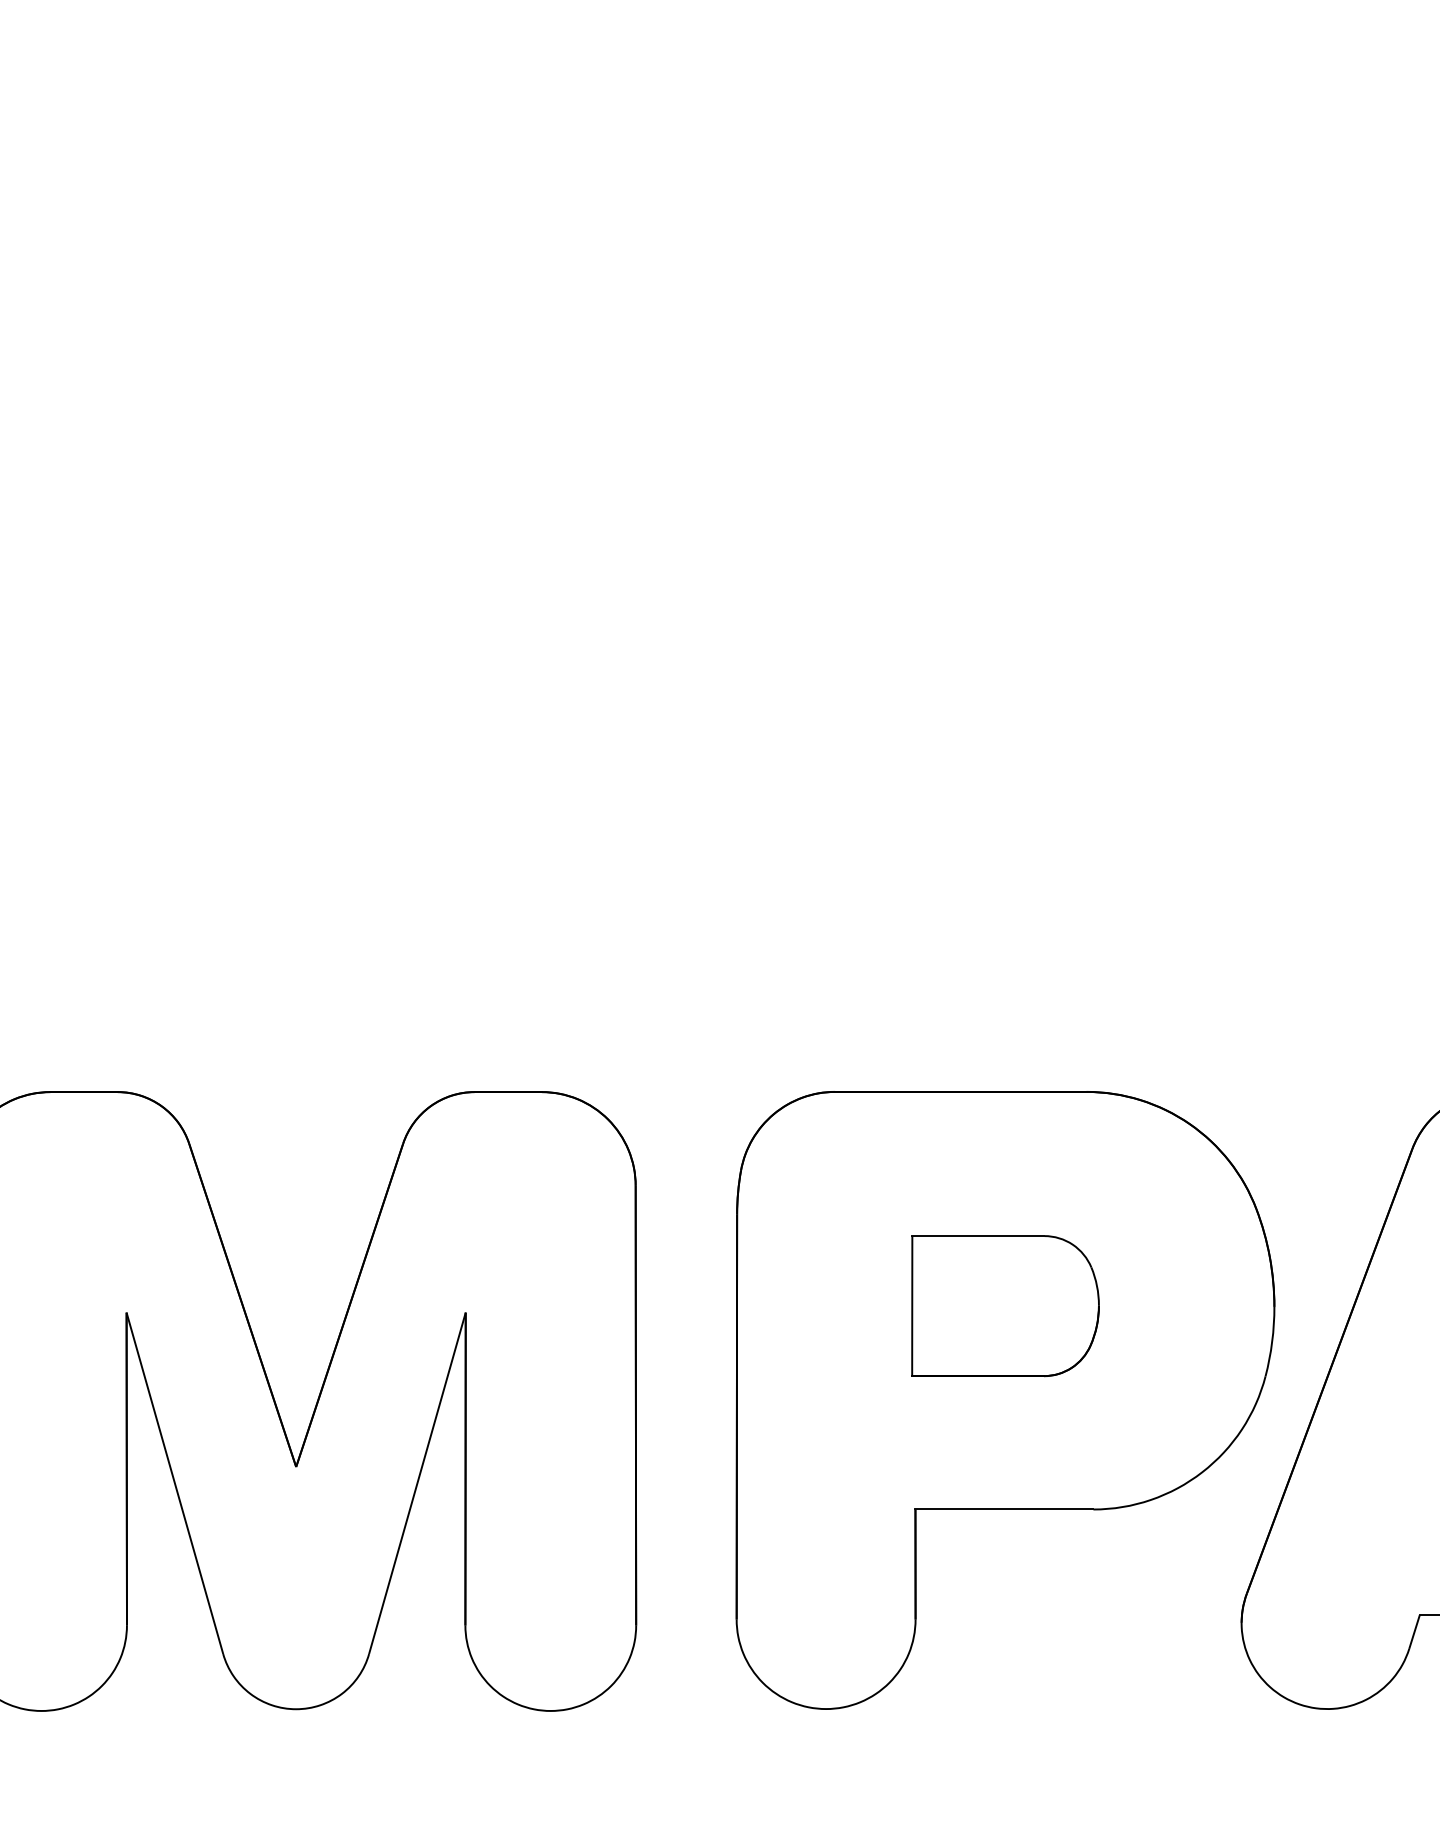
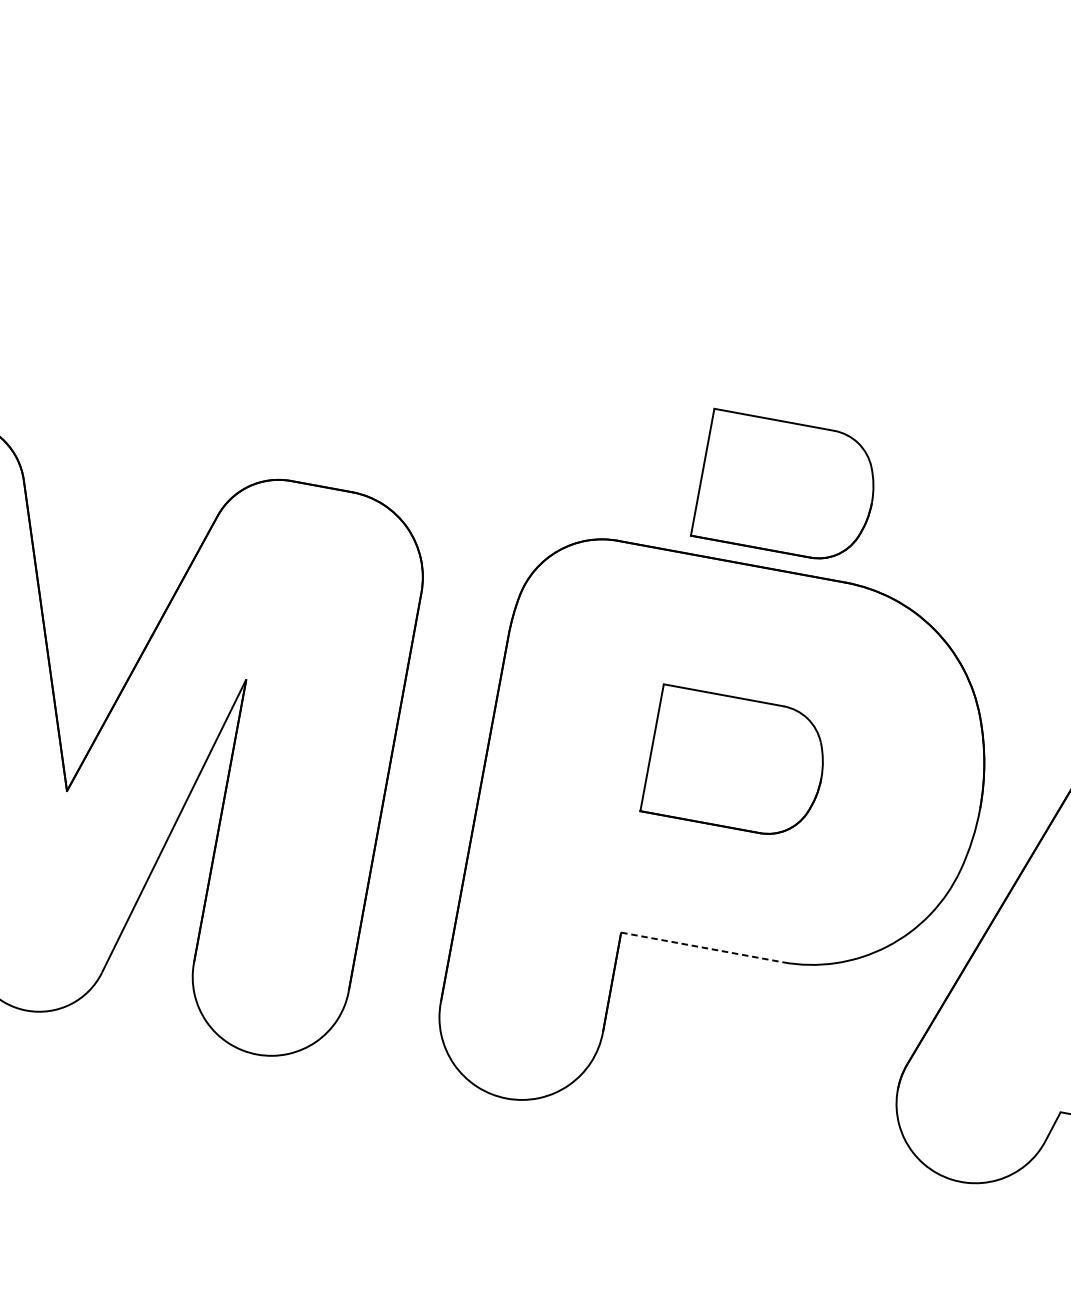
part: (1005, 1002) -> (787, 488), added
line: (1004, 1509) -> (701, 947), solid -> dashed

